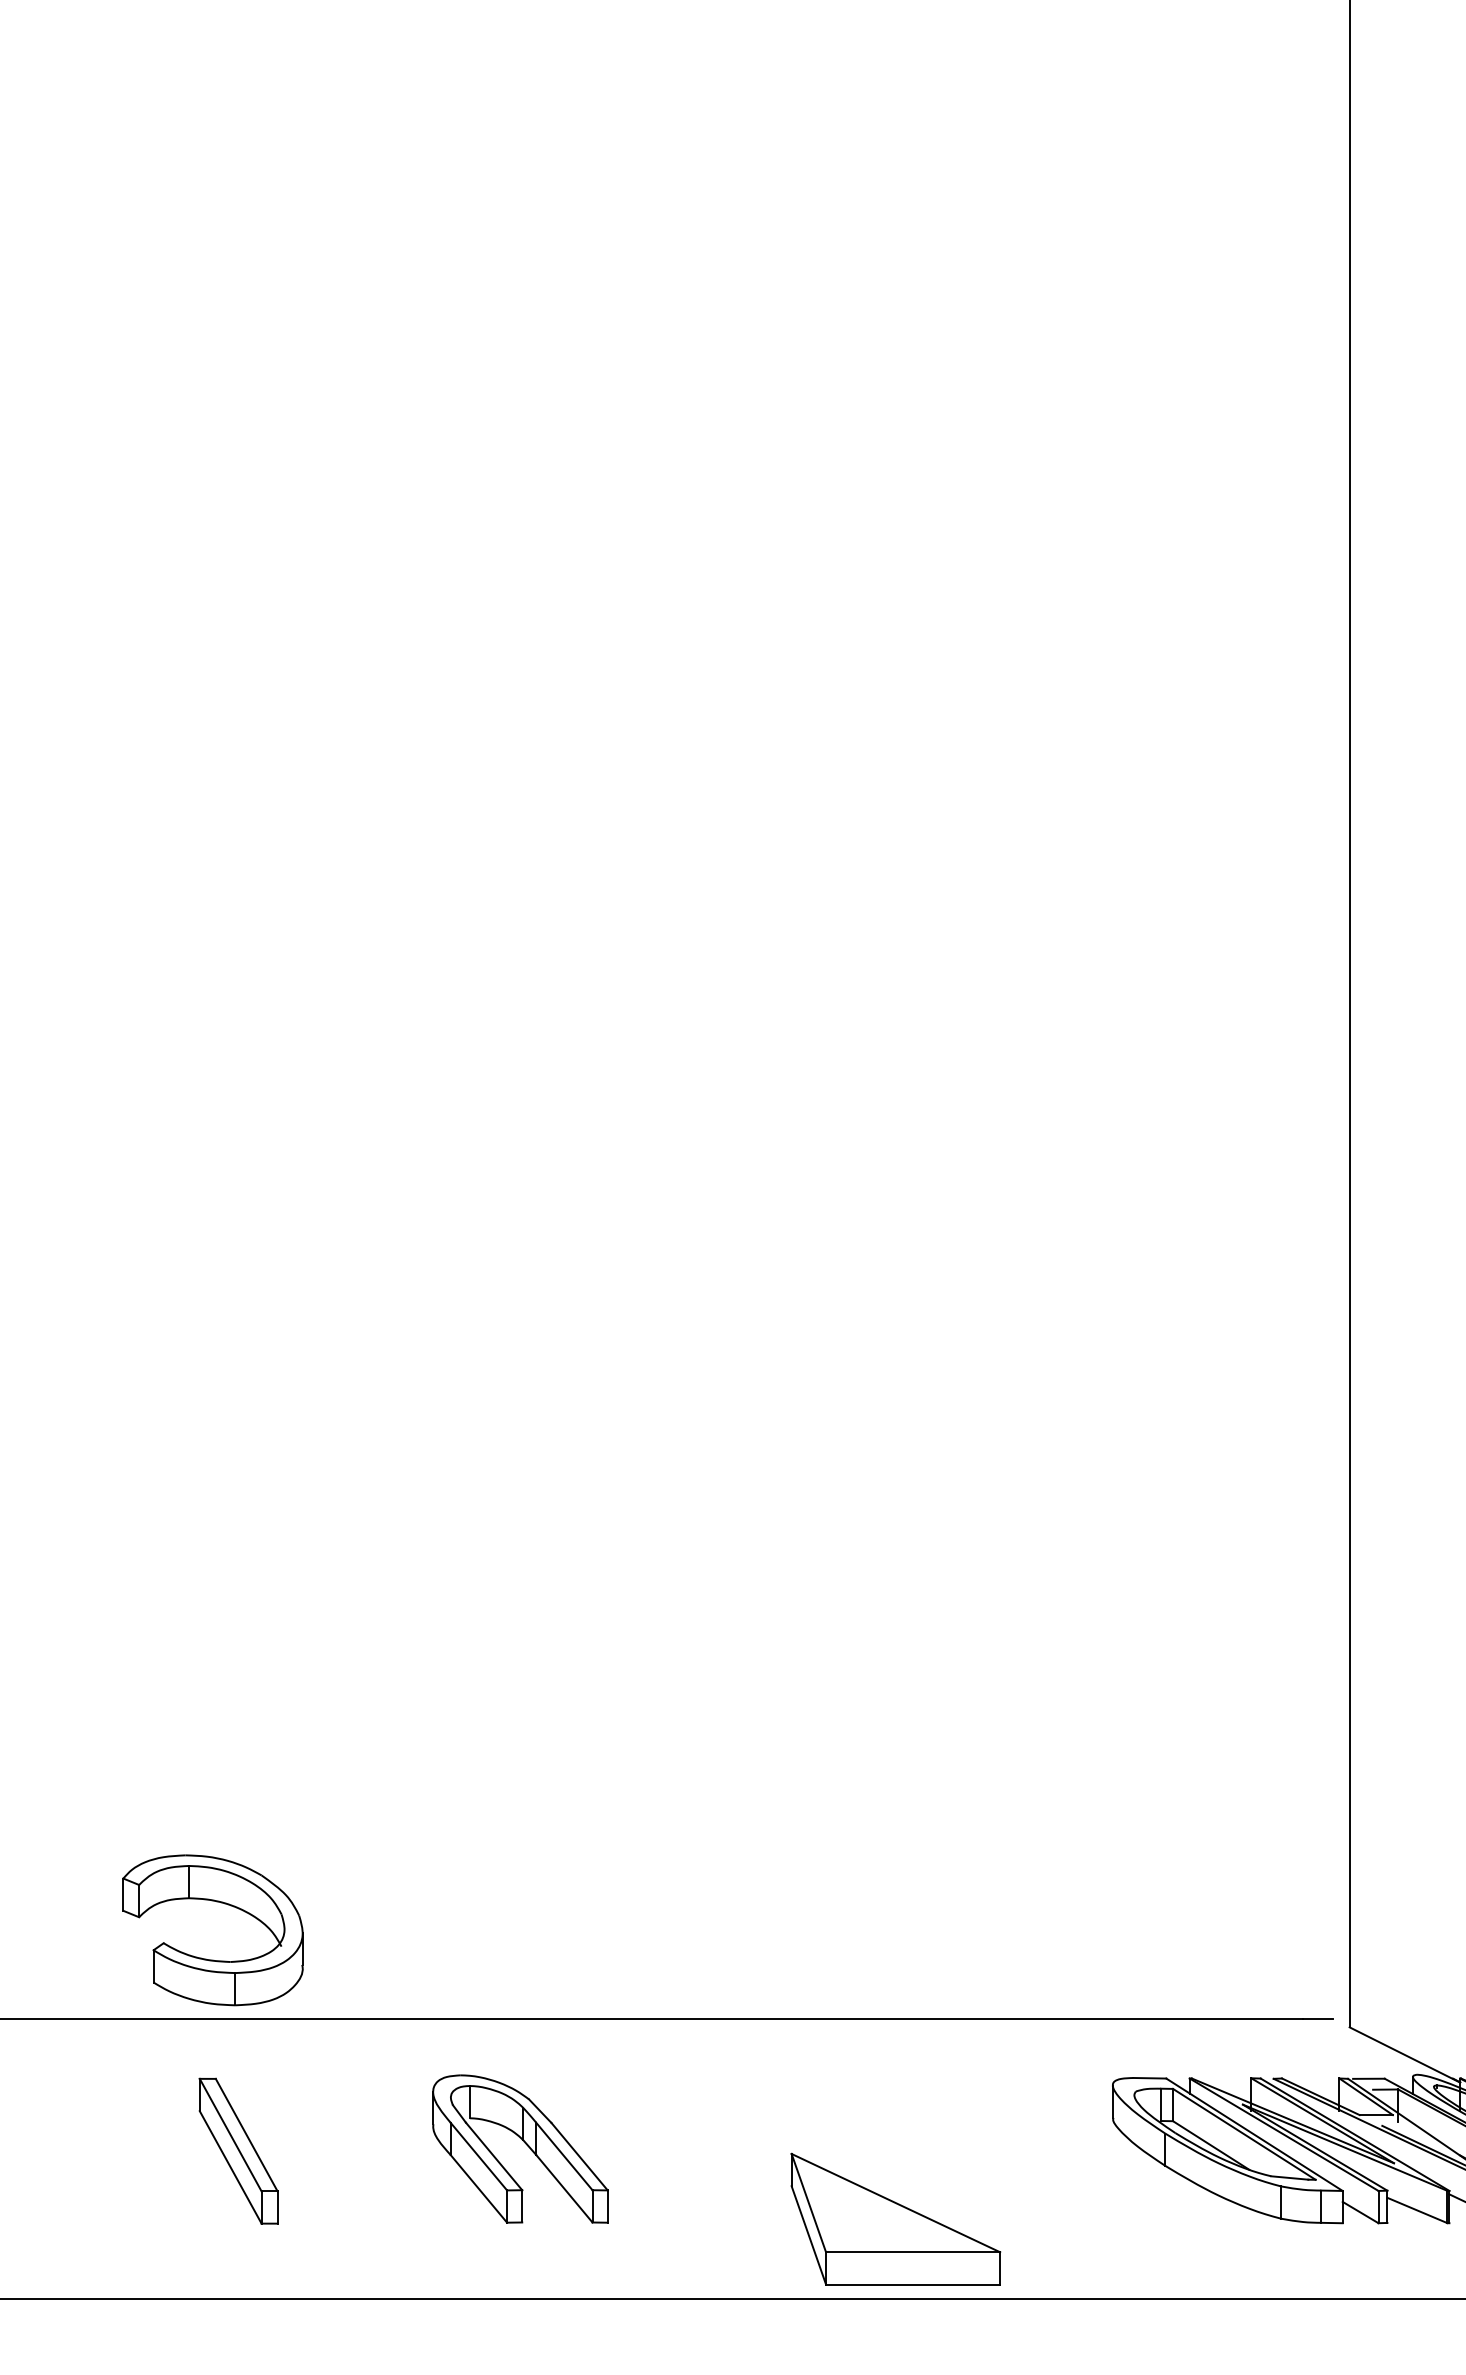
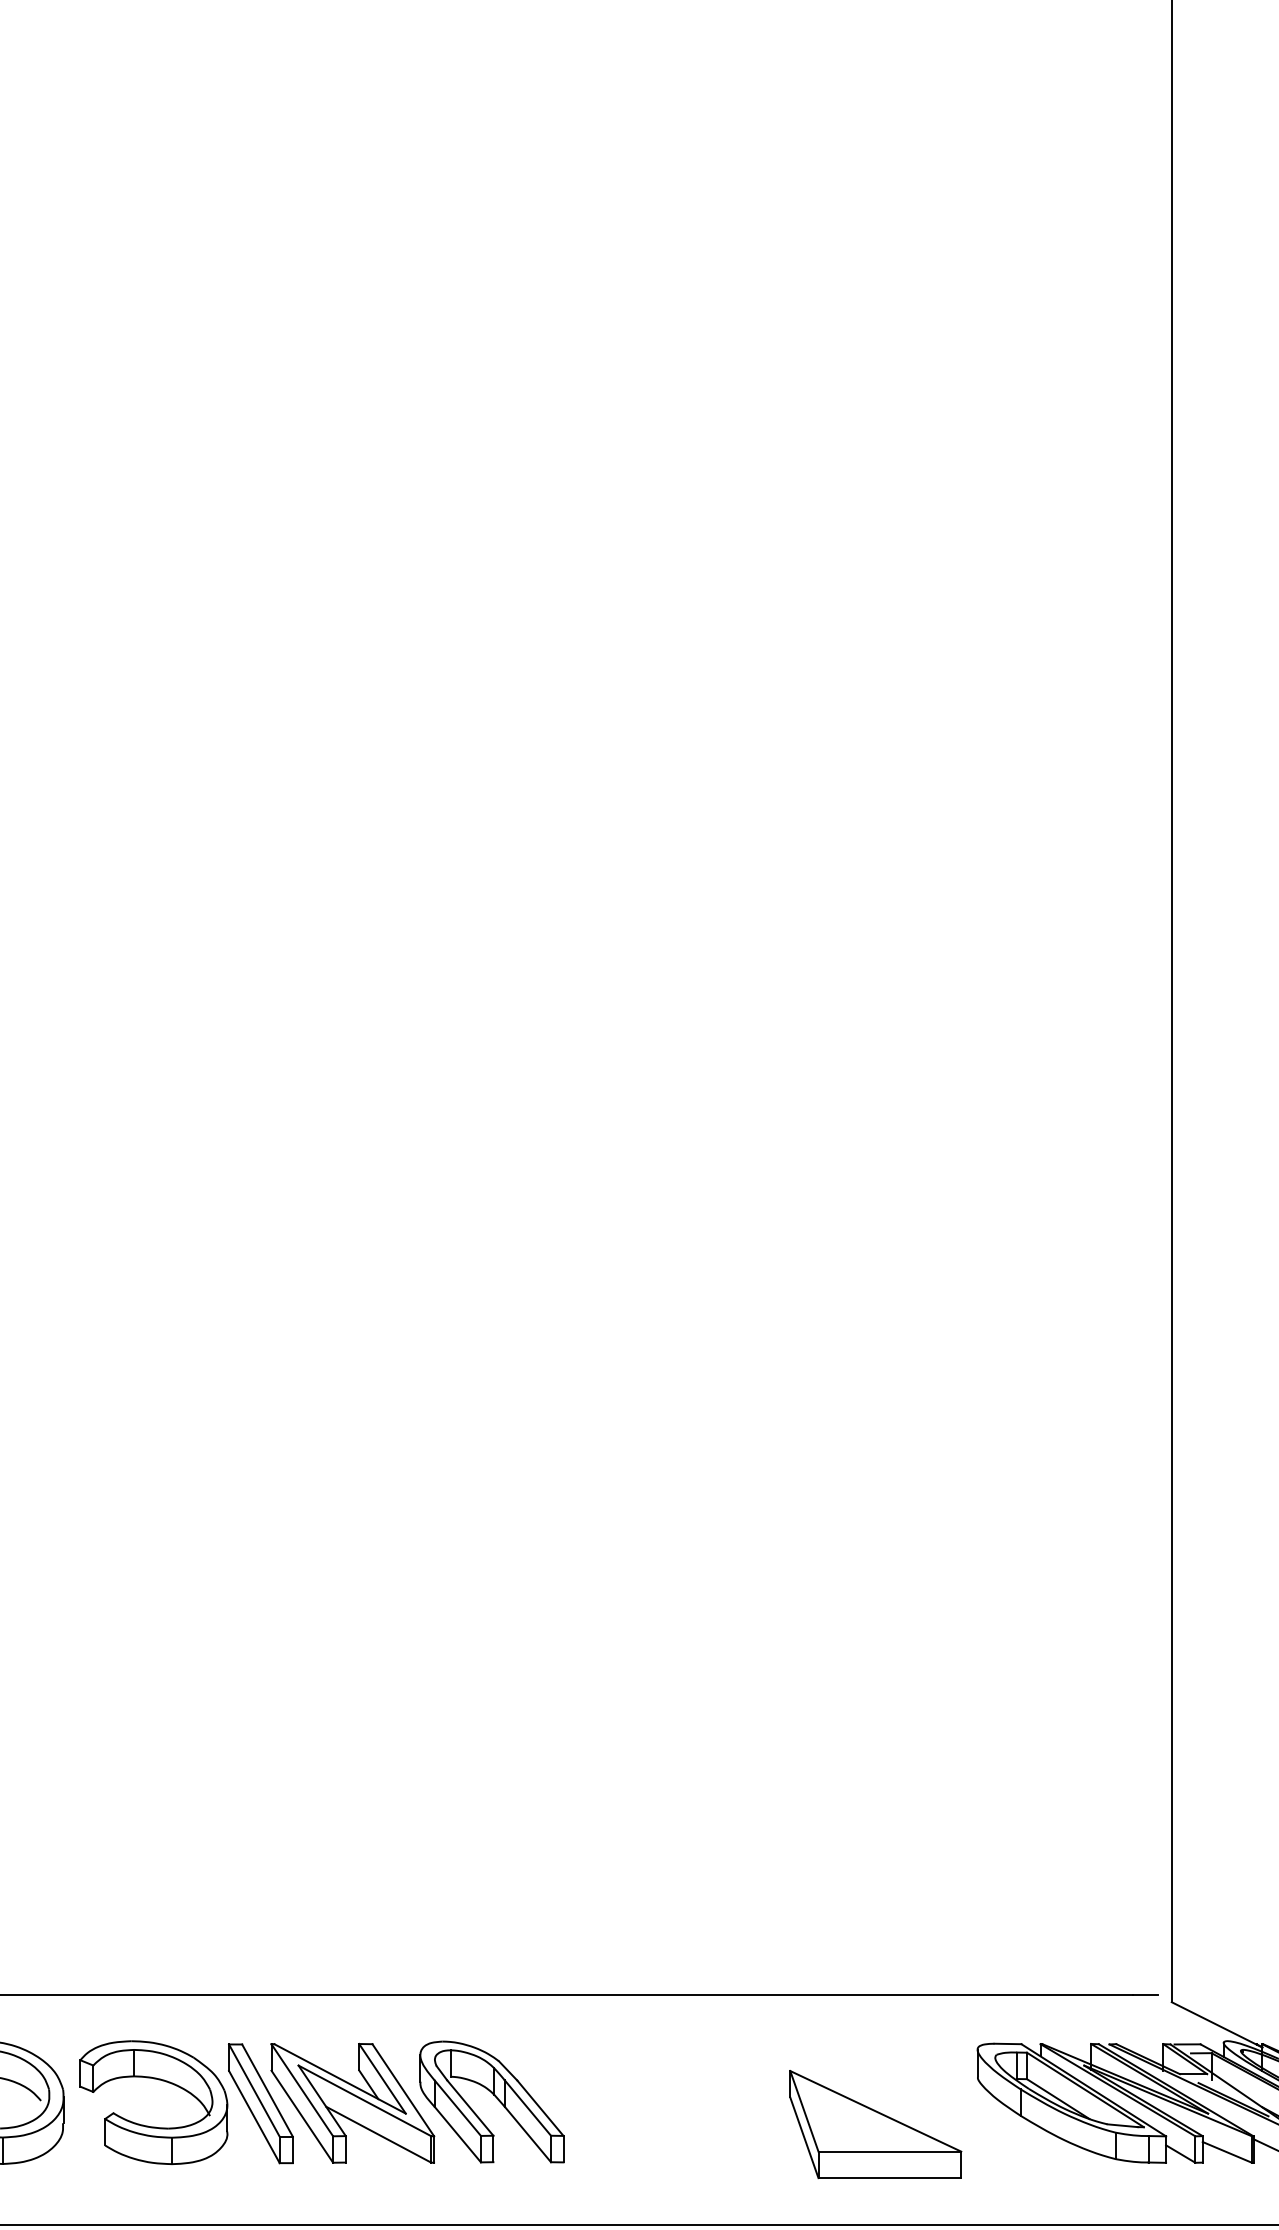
part: (218, 1903) -> (158, 2080), moved
part: (350, 2150) -> (352, 2103), added
part: (895, 2219) -> (875, 2124), moved

